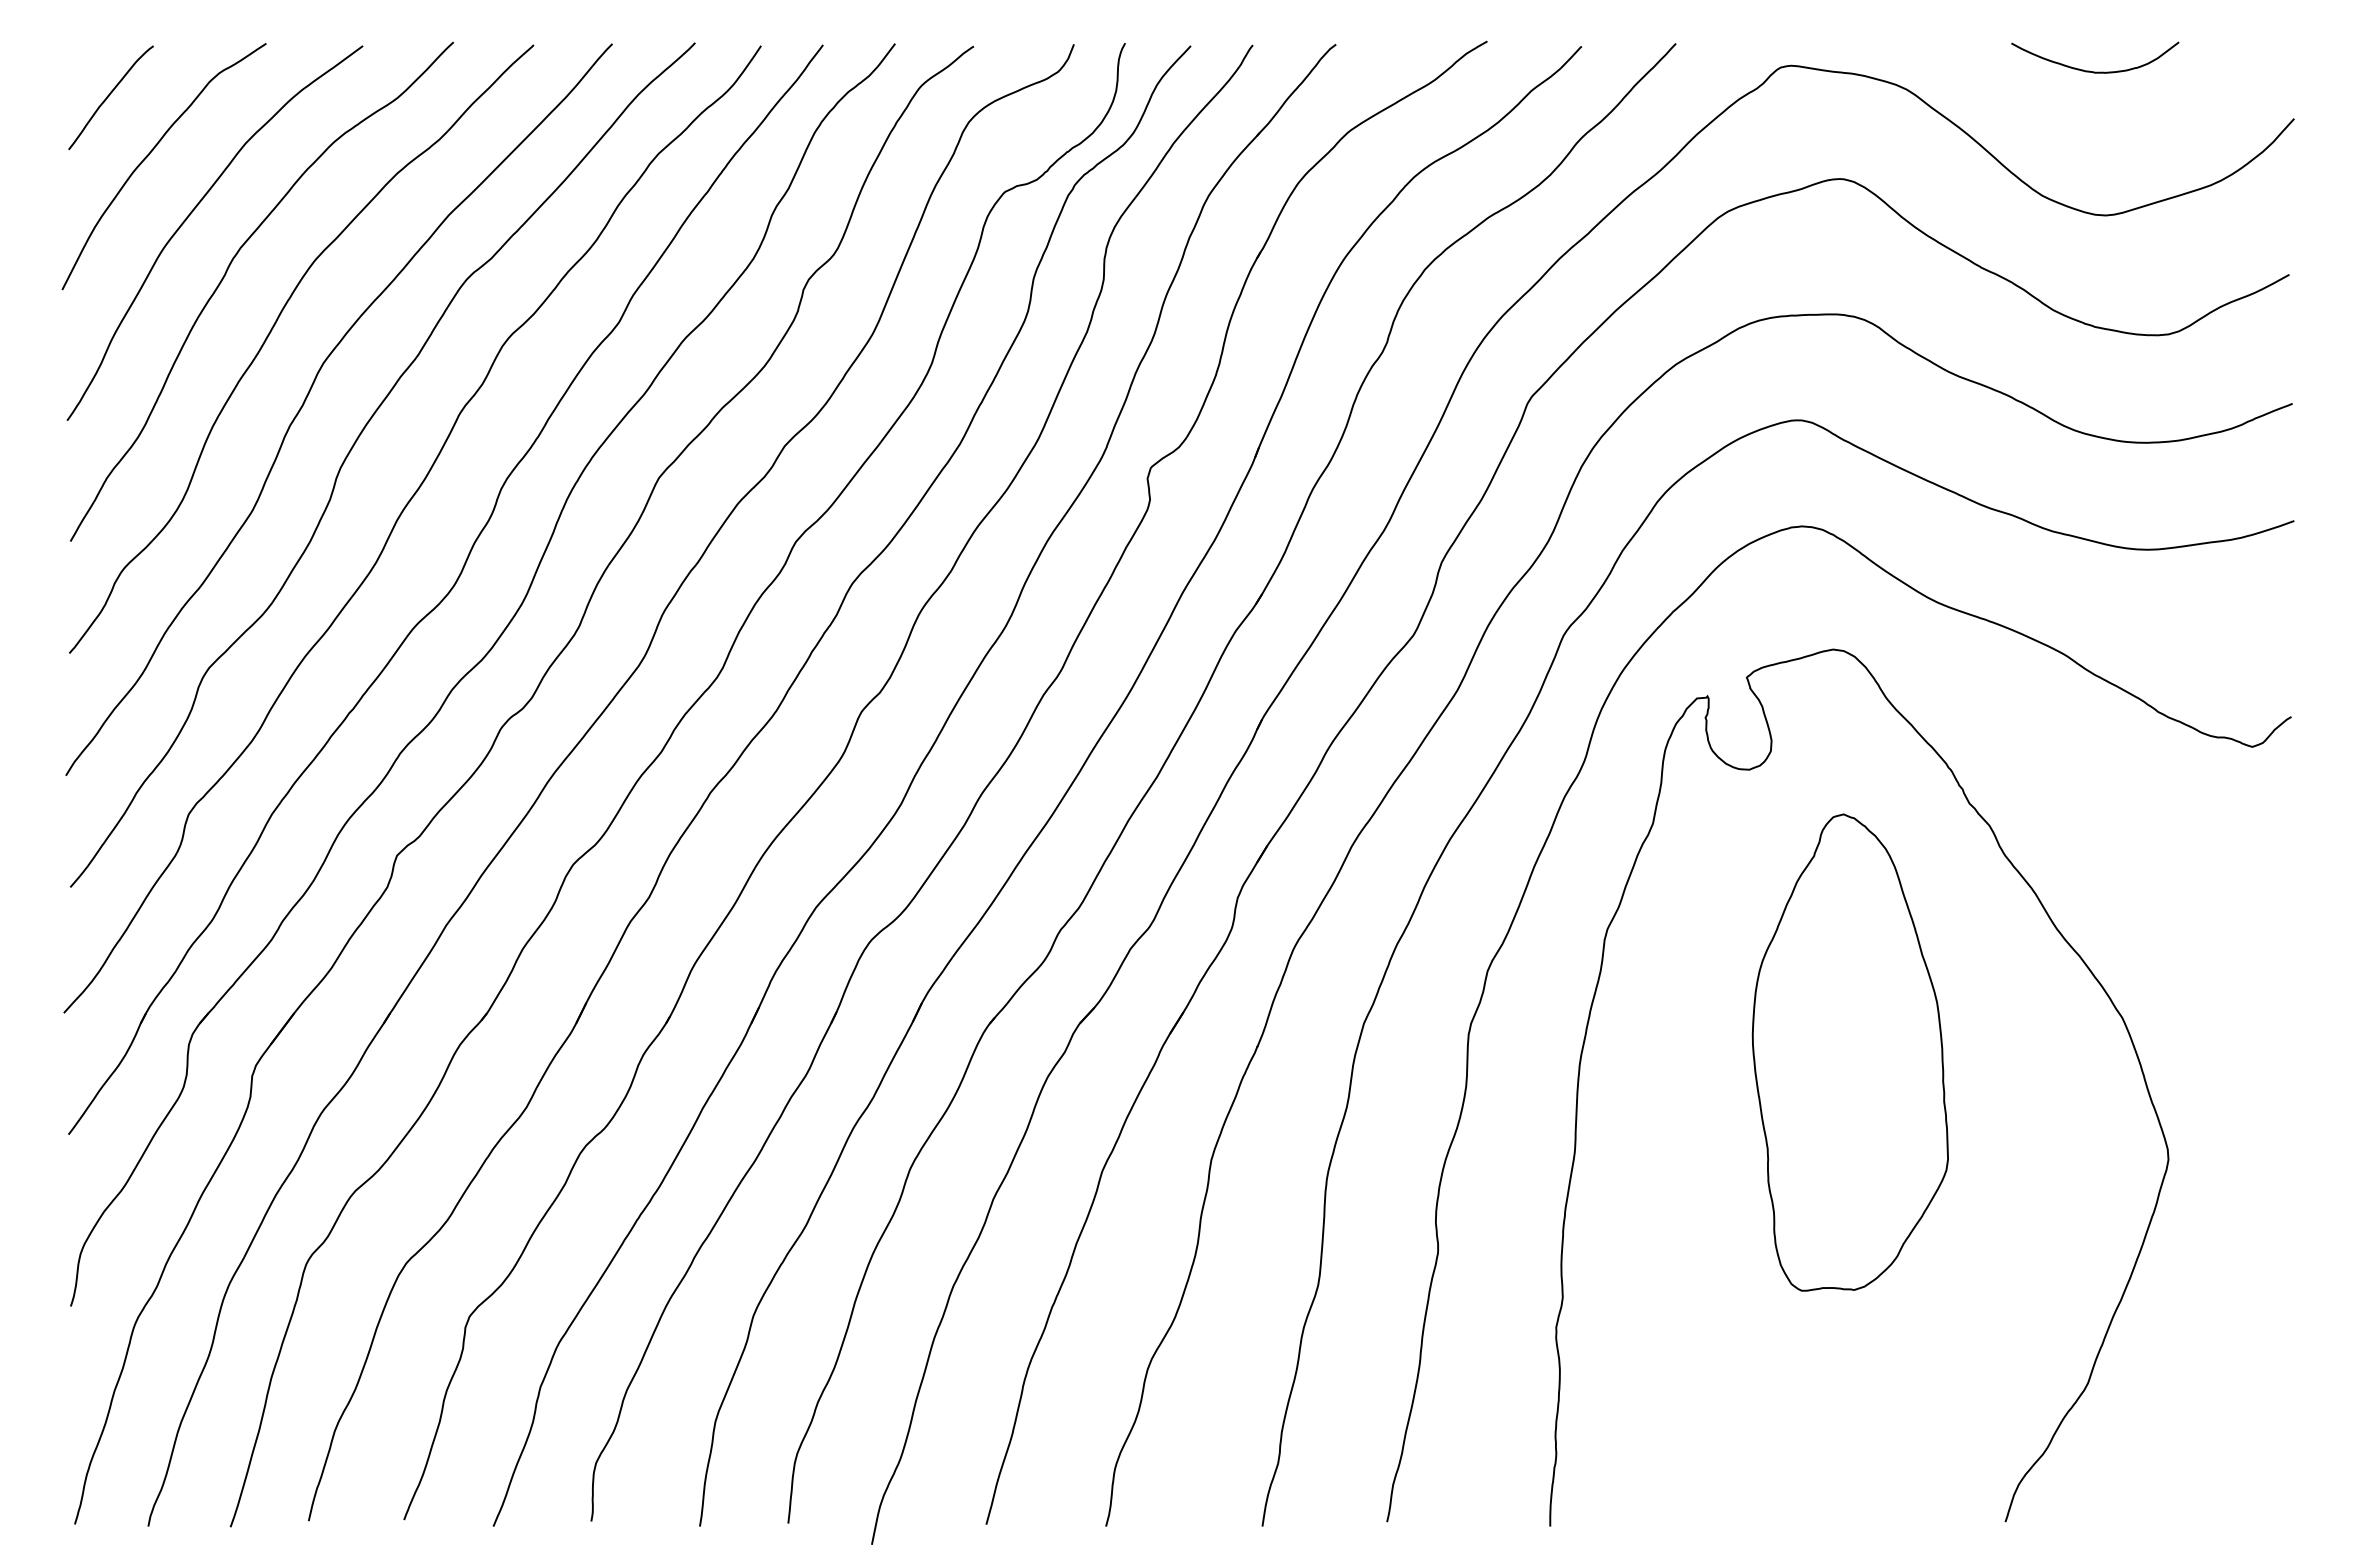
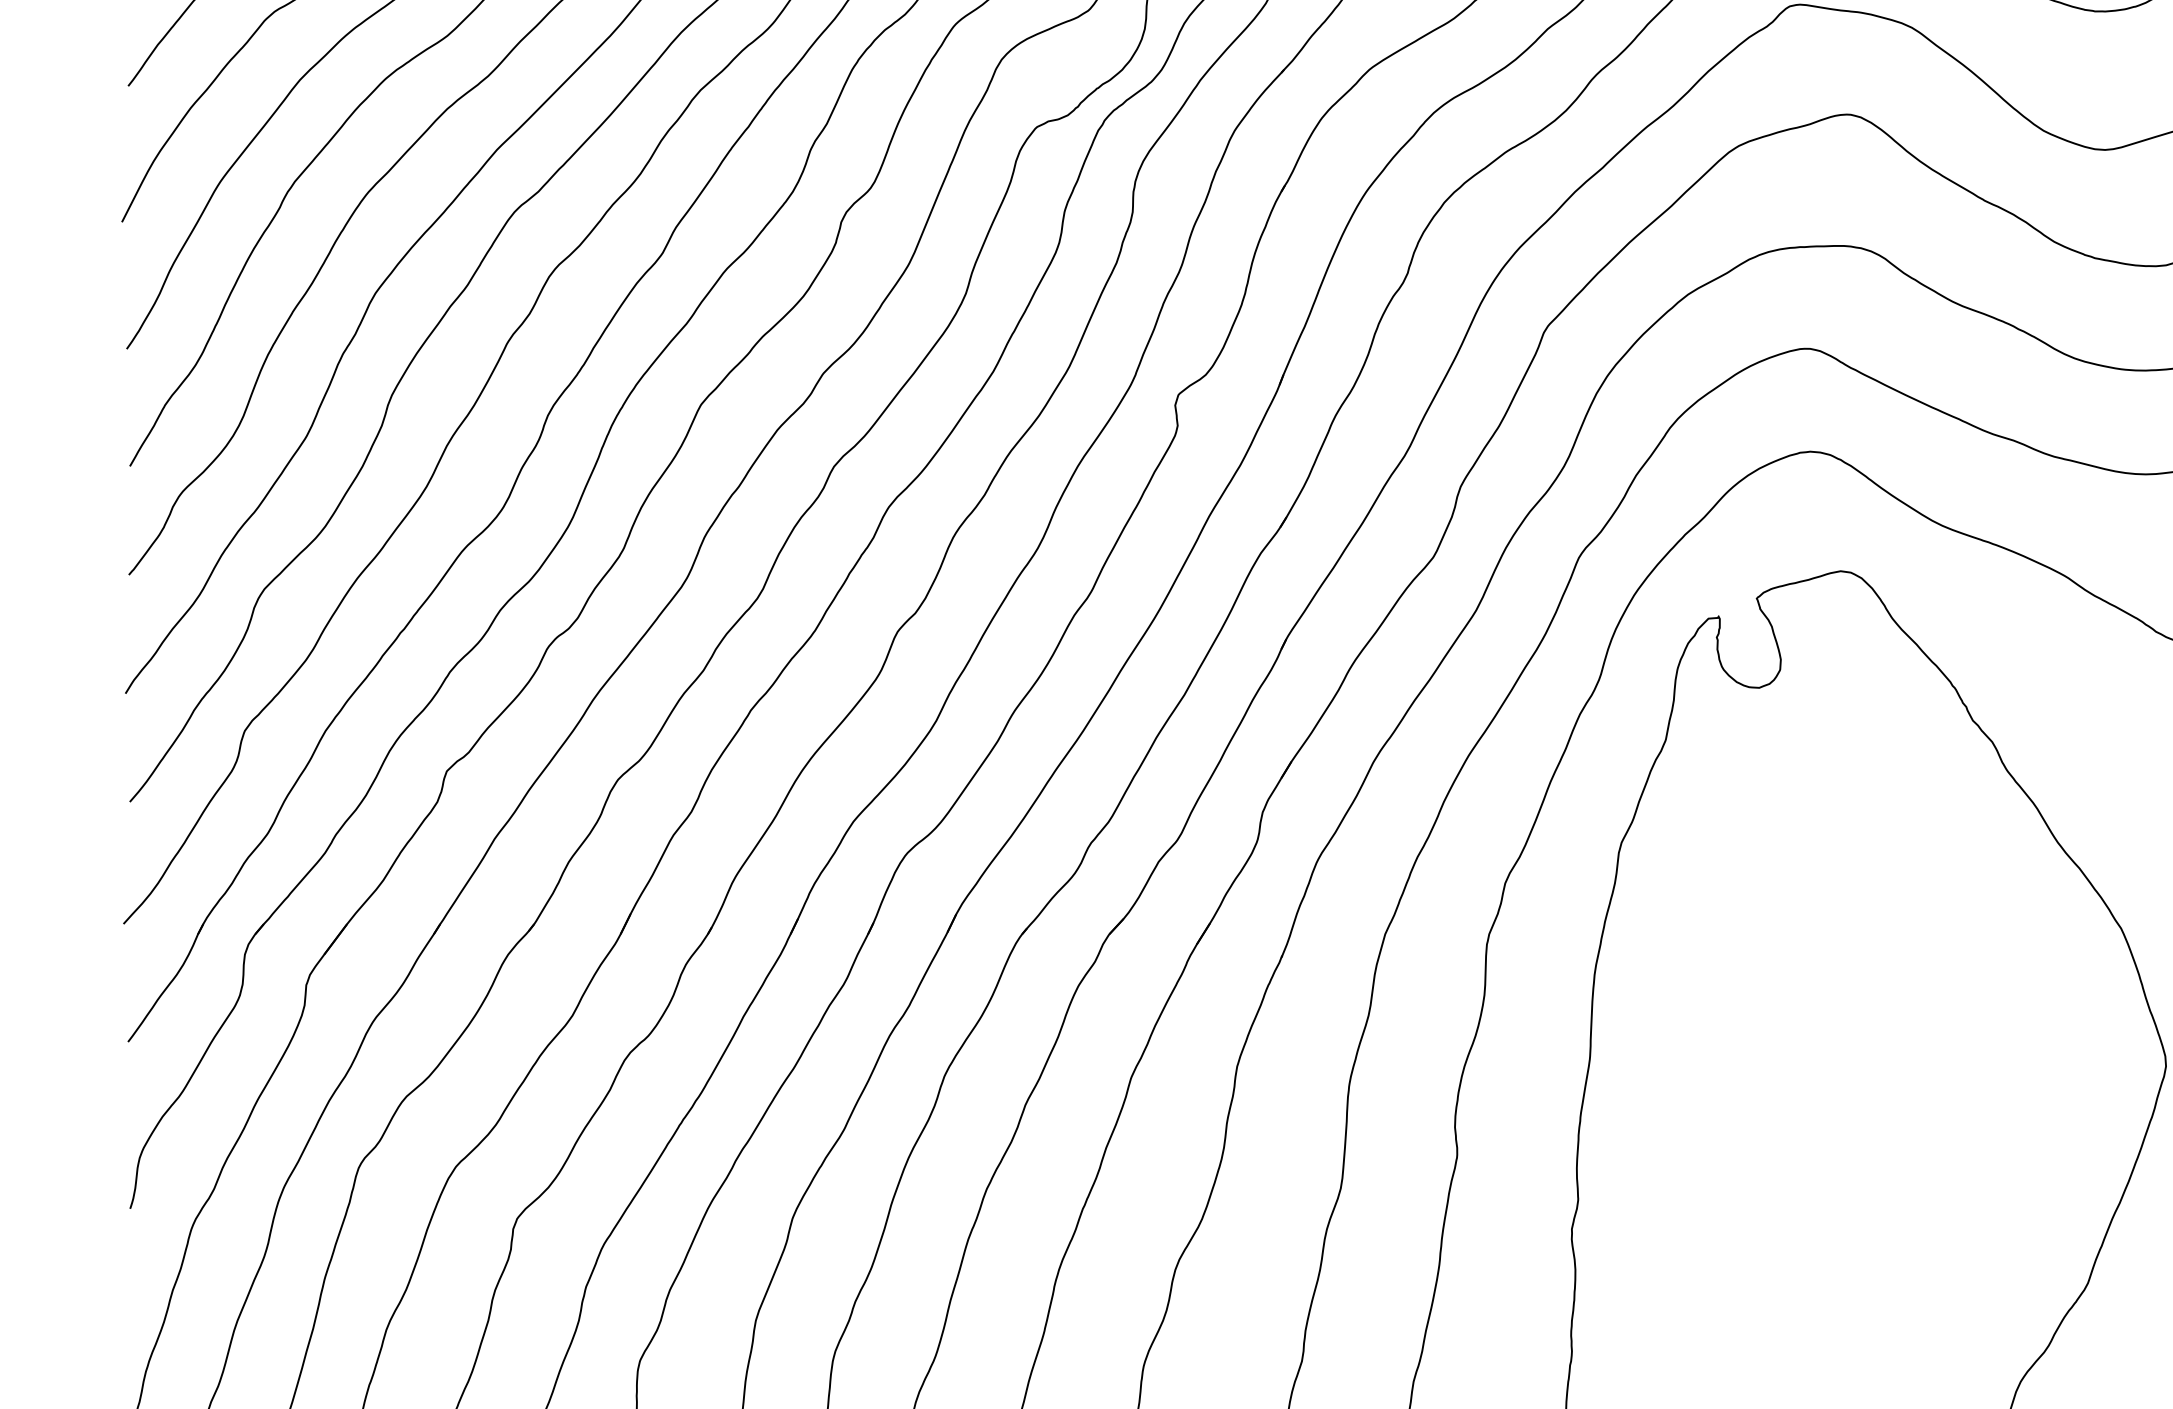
part: (1849, 1052) -> (1856, 962), removed

